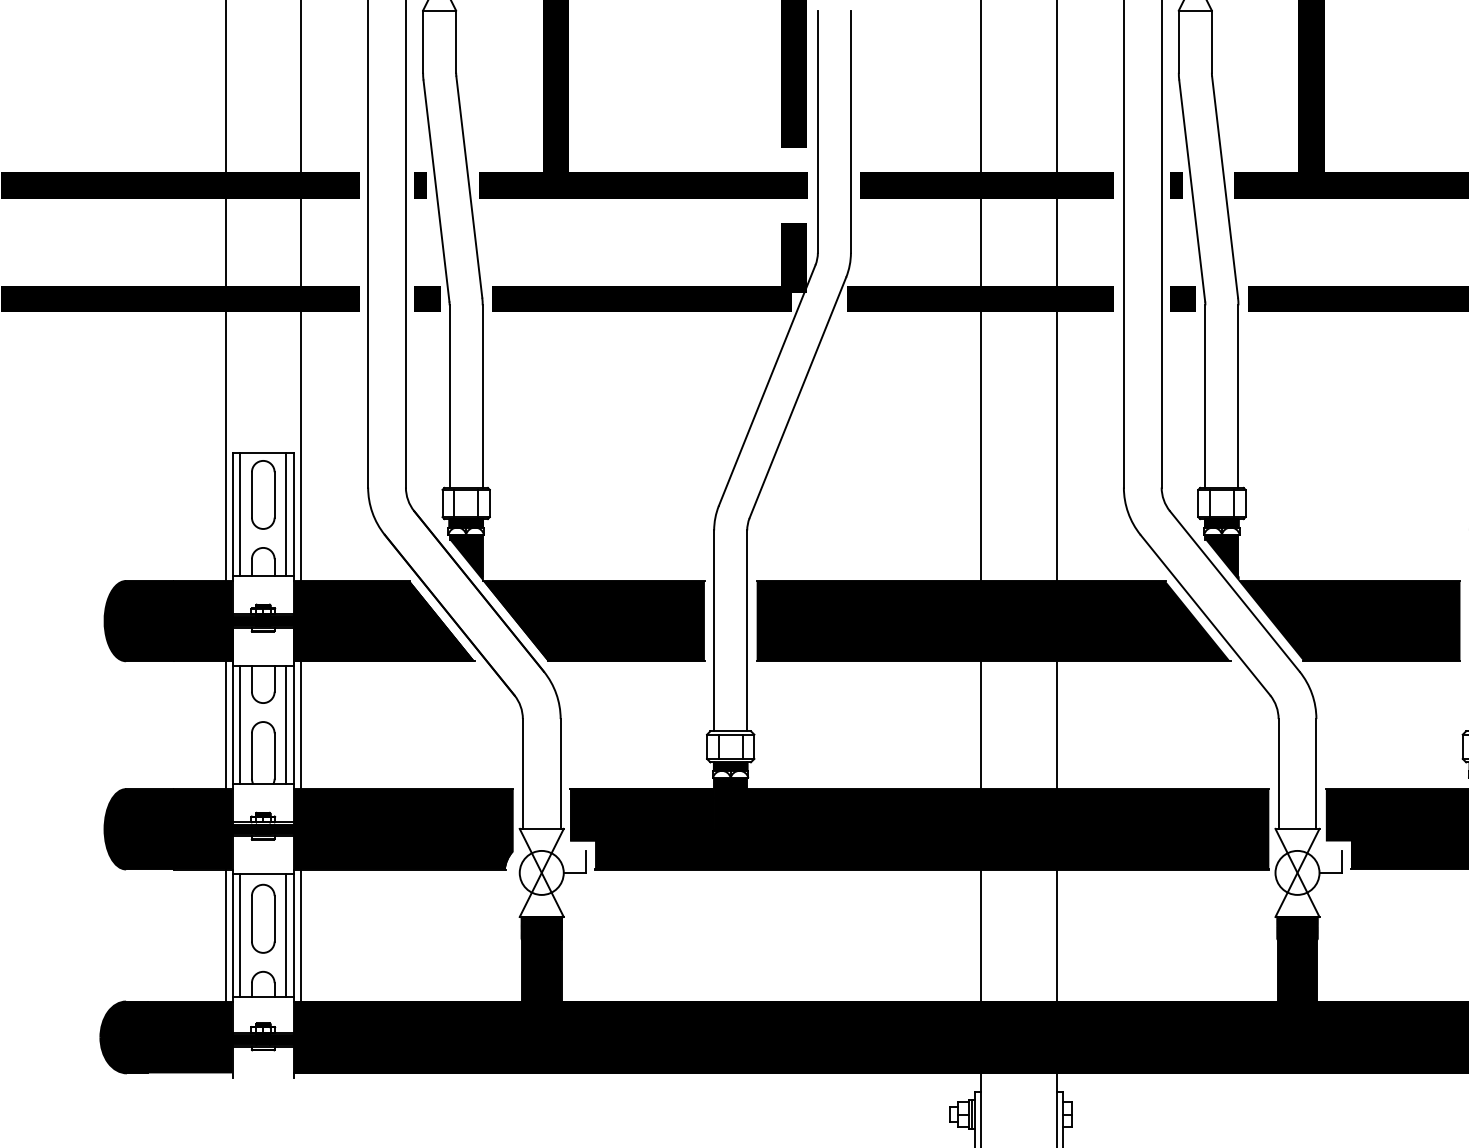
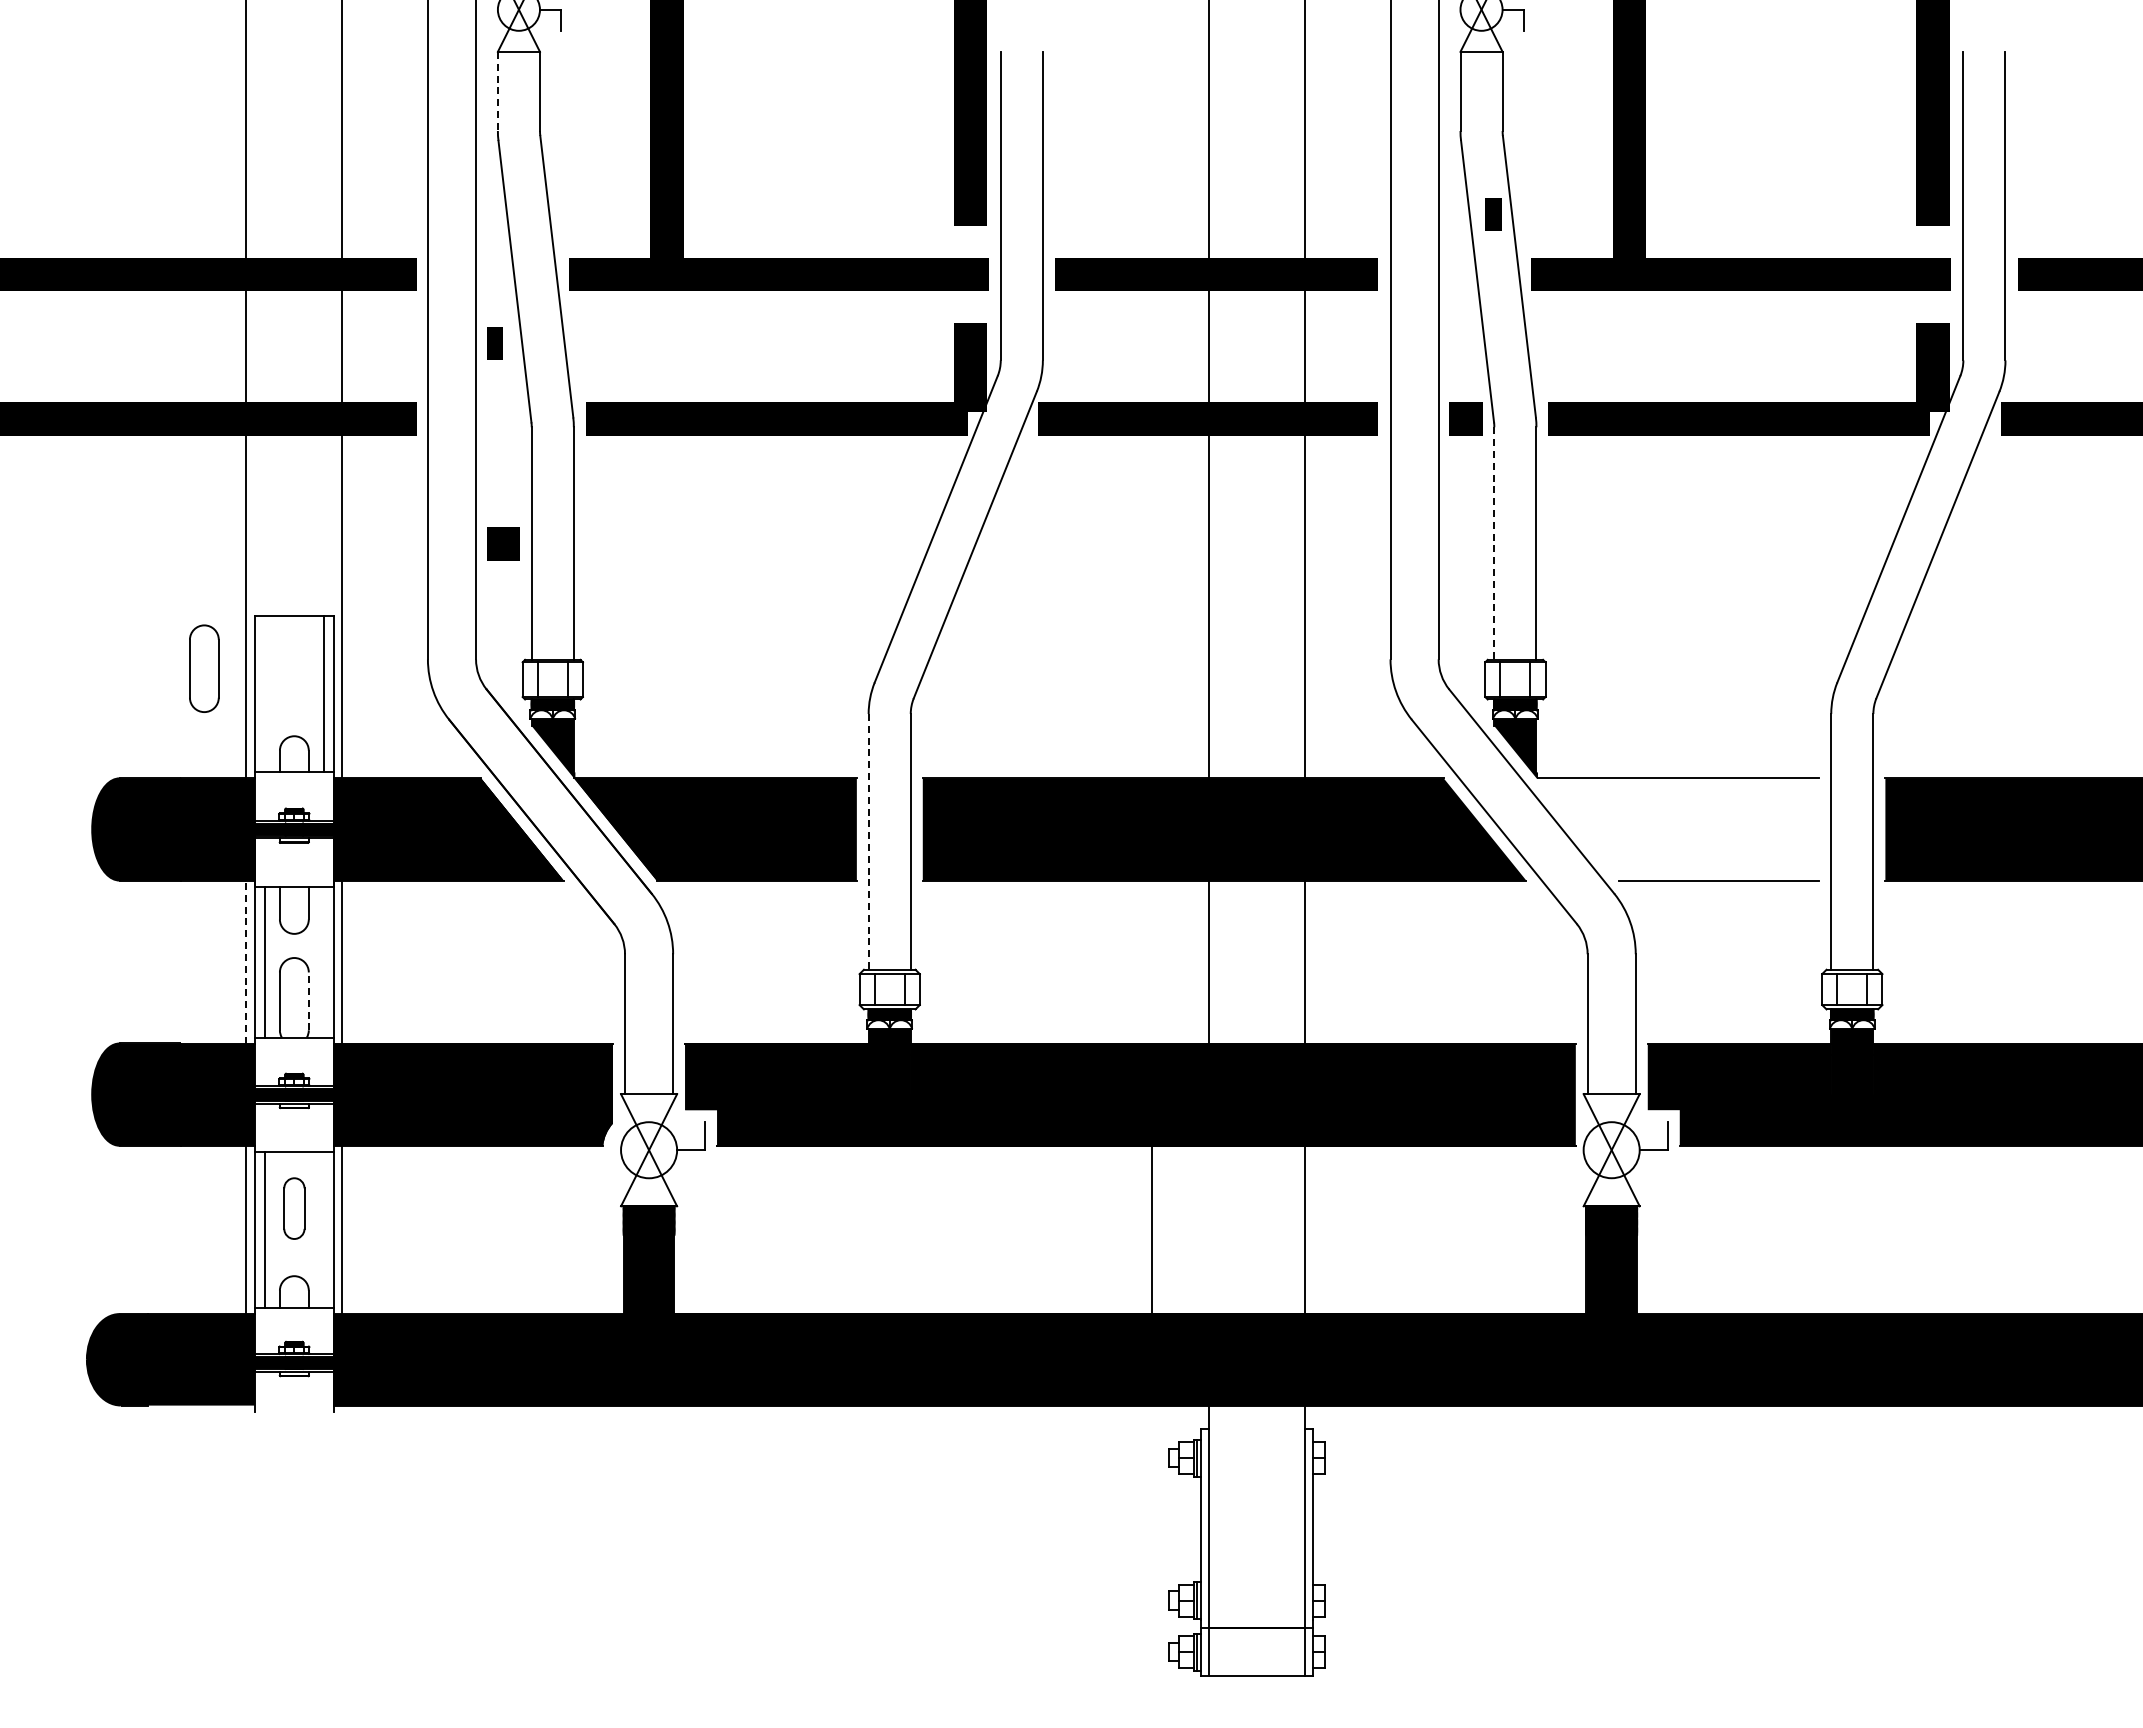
line: (422, 41) -> (497, 91), solid -> dashed
line: (420, 185) -> (494, 343), moved
line: (1176, 185) -> (1493, 214), moved
line: (427, 298) -> (503, 543), moved
line: (1205, 397) -> (1494, 544), solid -> dashed
part: (263, 494) -> (204, 668), moved
line: (239, 514) -> (264, 693), removed
fill: (1349, 621) -> (1677, 829), removed
line: (714, 630) -> (868, 841), solid -> dashed
line: (225, 724) -> (246, 961), solid -> dashed
line: (286, 724) -> (323, 961), removed
line: (274, 756) -> (308, 1001), solid -> dashed
part: (263, 918) -> (294, 1208), size x0.7
line: (286, 935) -> (323, 1229), removed
line: (980, 935) -> (1151, 1229), moved

